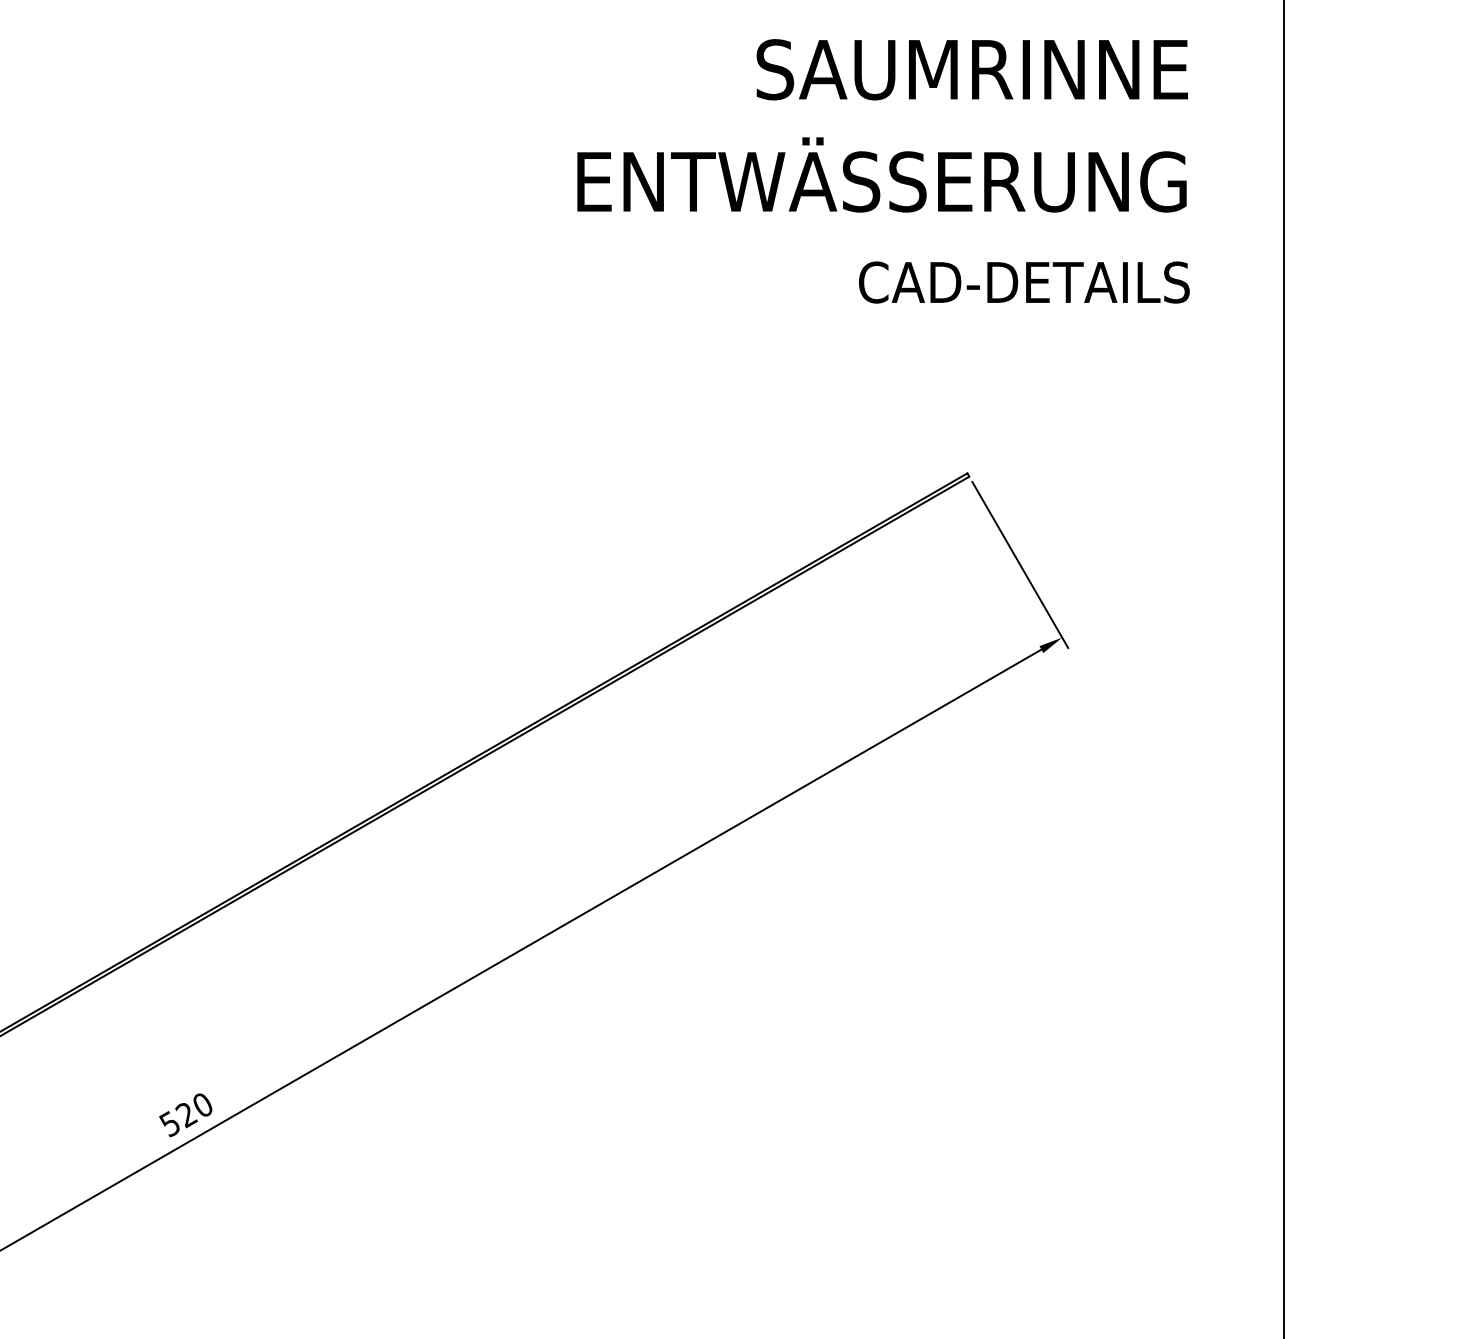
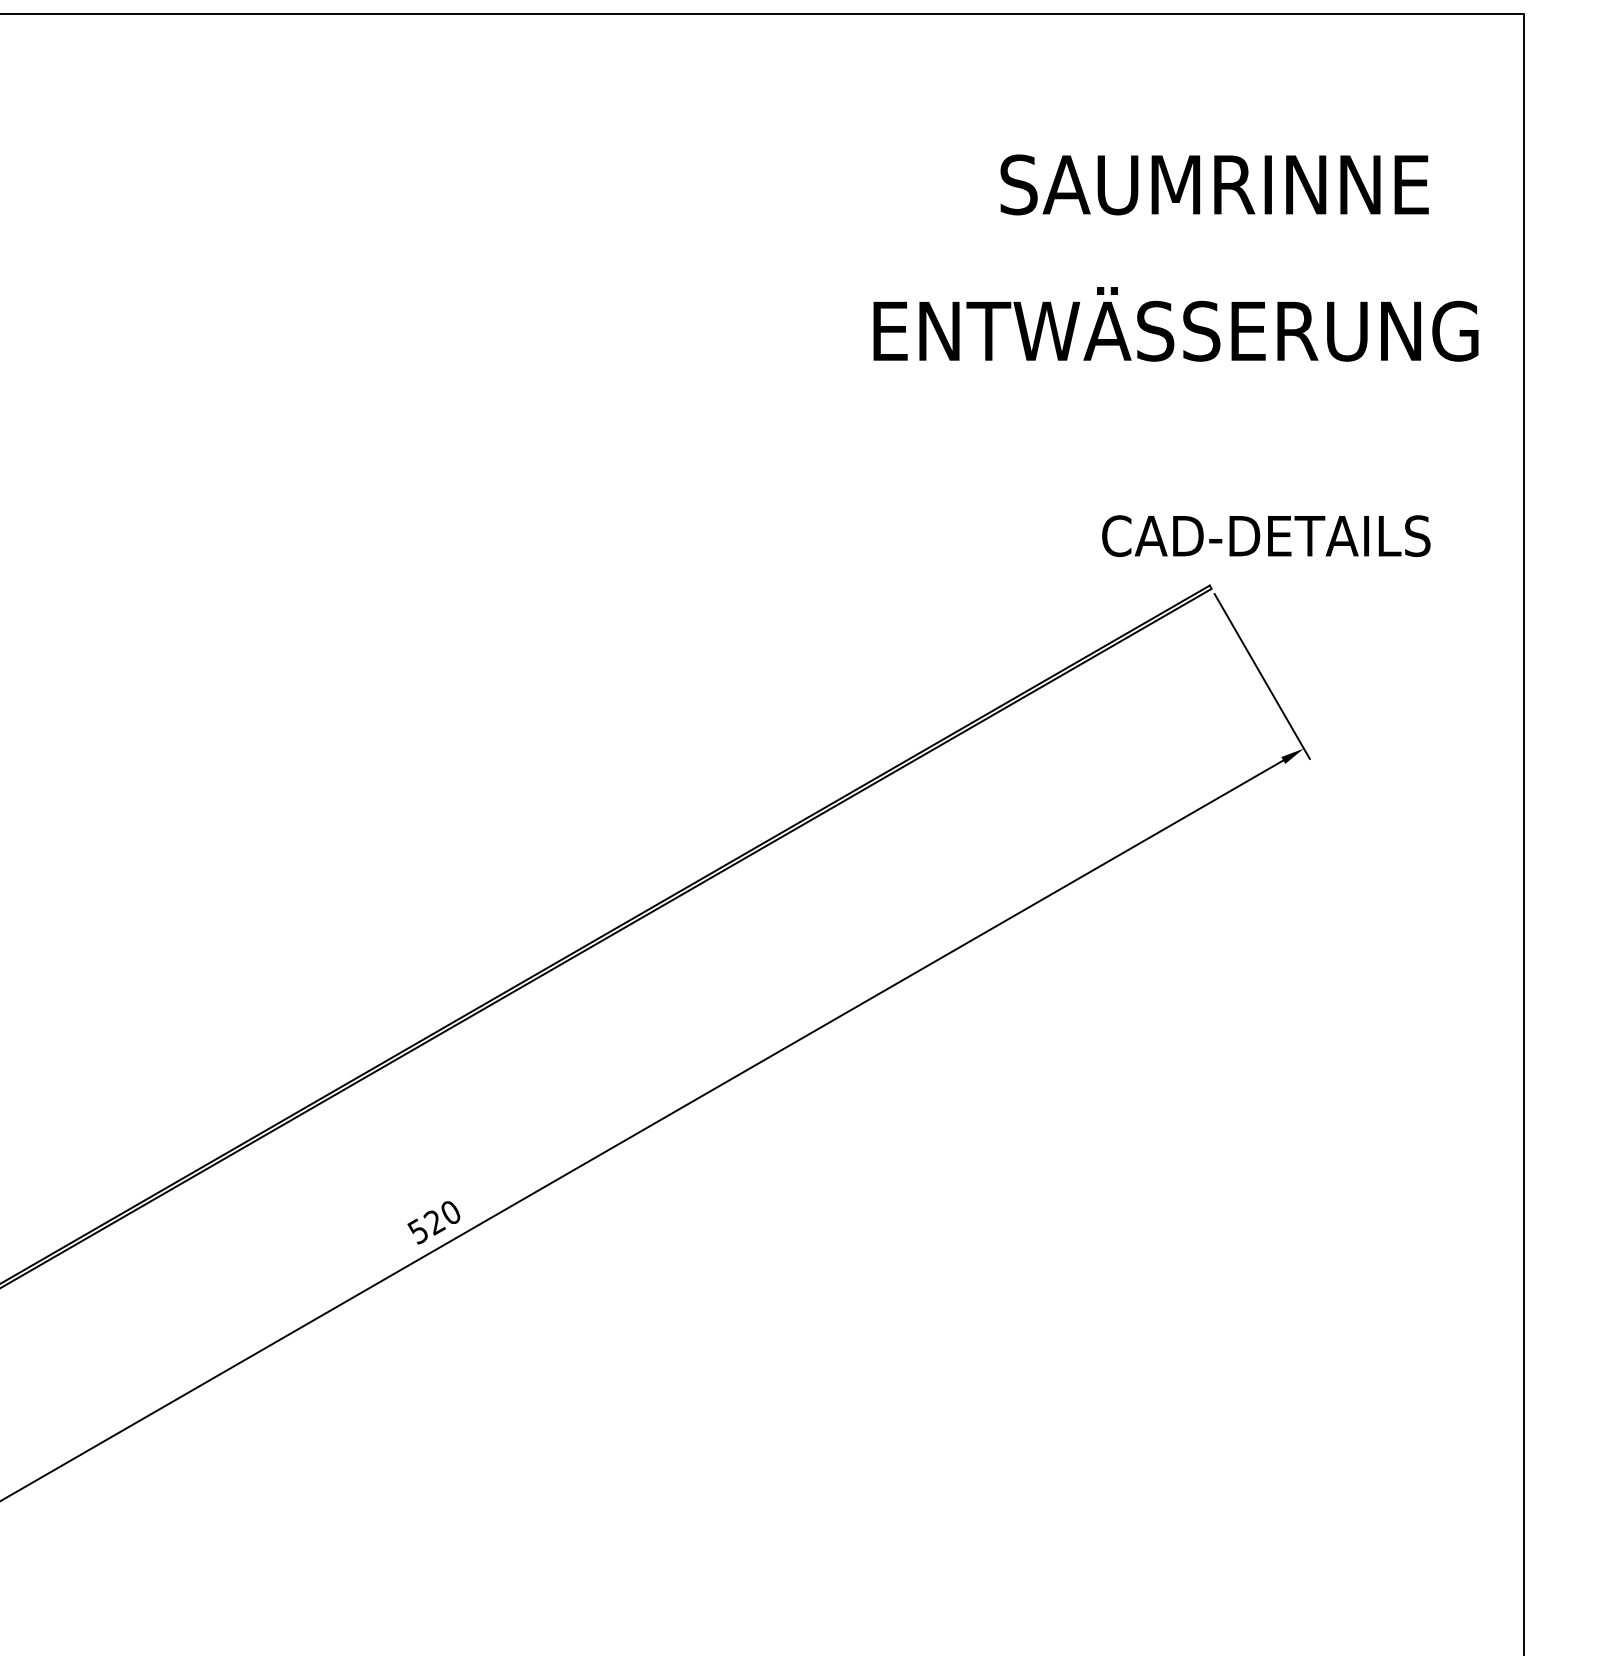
text: (881, 175) -> (1175, 324), moved
text: (1024, 282) -> (1266, 536), moved

